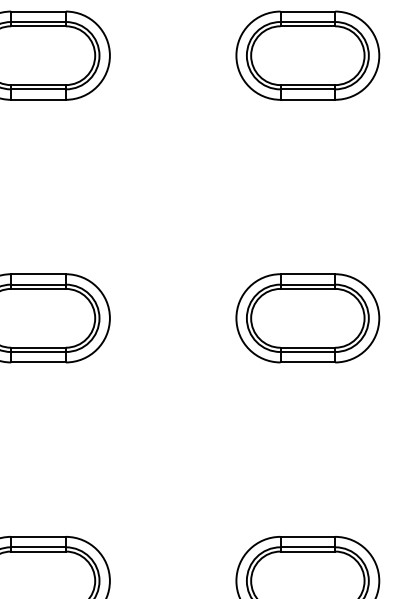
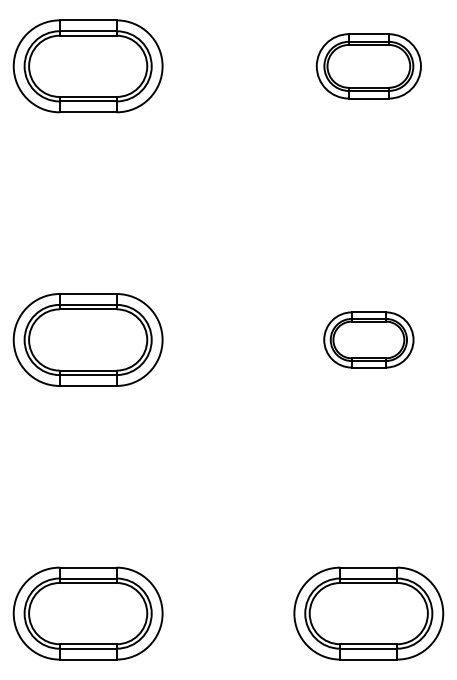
part: (307, 55) -> (368, 66), size x0.7
part: (307, 317) -> (368, 339), size x0.6

